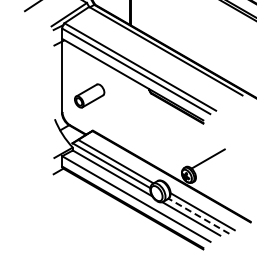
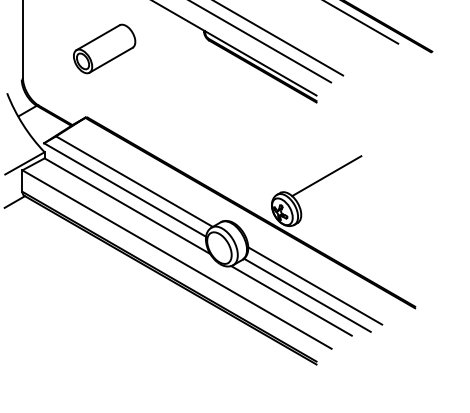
part: (89, 95) -> (104, 47), moved
line: (198, 215) -> (306, 293), dashed -> solid

